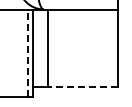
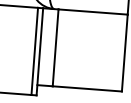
line: (27, 53) -> (34, 51), dashed -> solid
line: (82, 86) -> (87, 88), dashed -> solid

